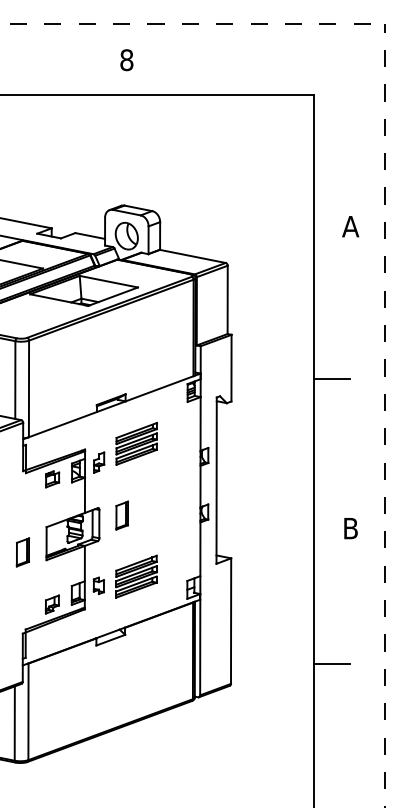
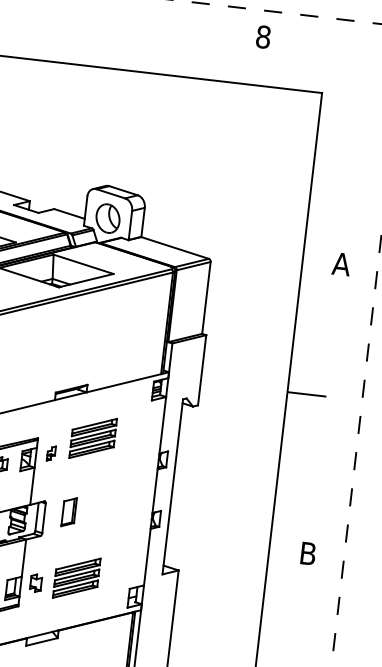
text: (126, 60) -> (263, 37), moved
text: (350, 226) -> (341, 264), moved
part: (99, 462) -> (51, 453), size x0.7

